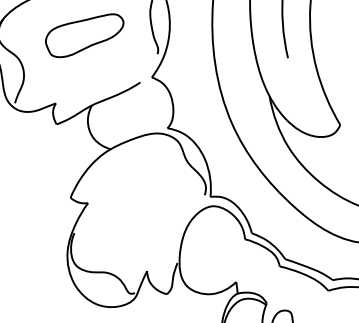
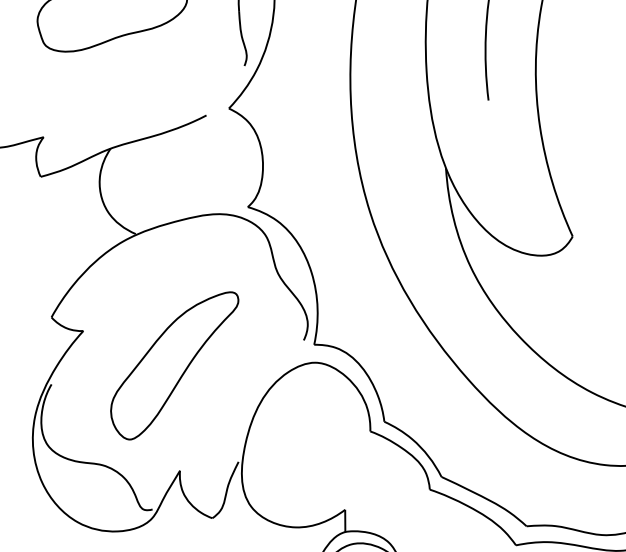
part: (137, 215) -> (173, 364), added

